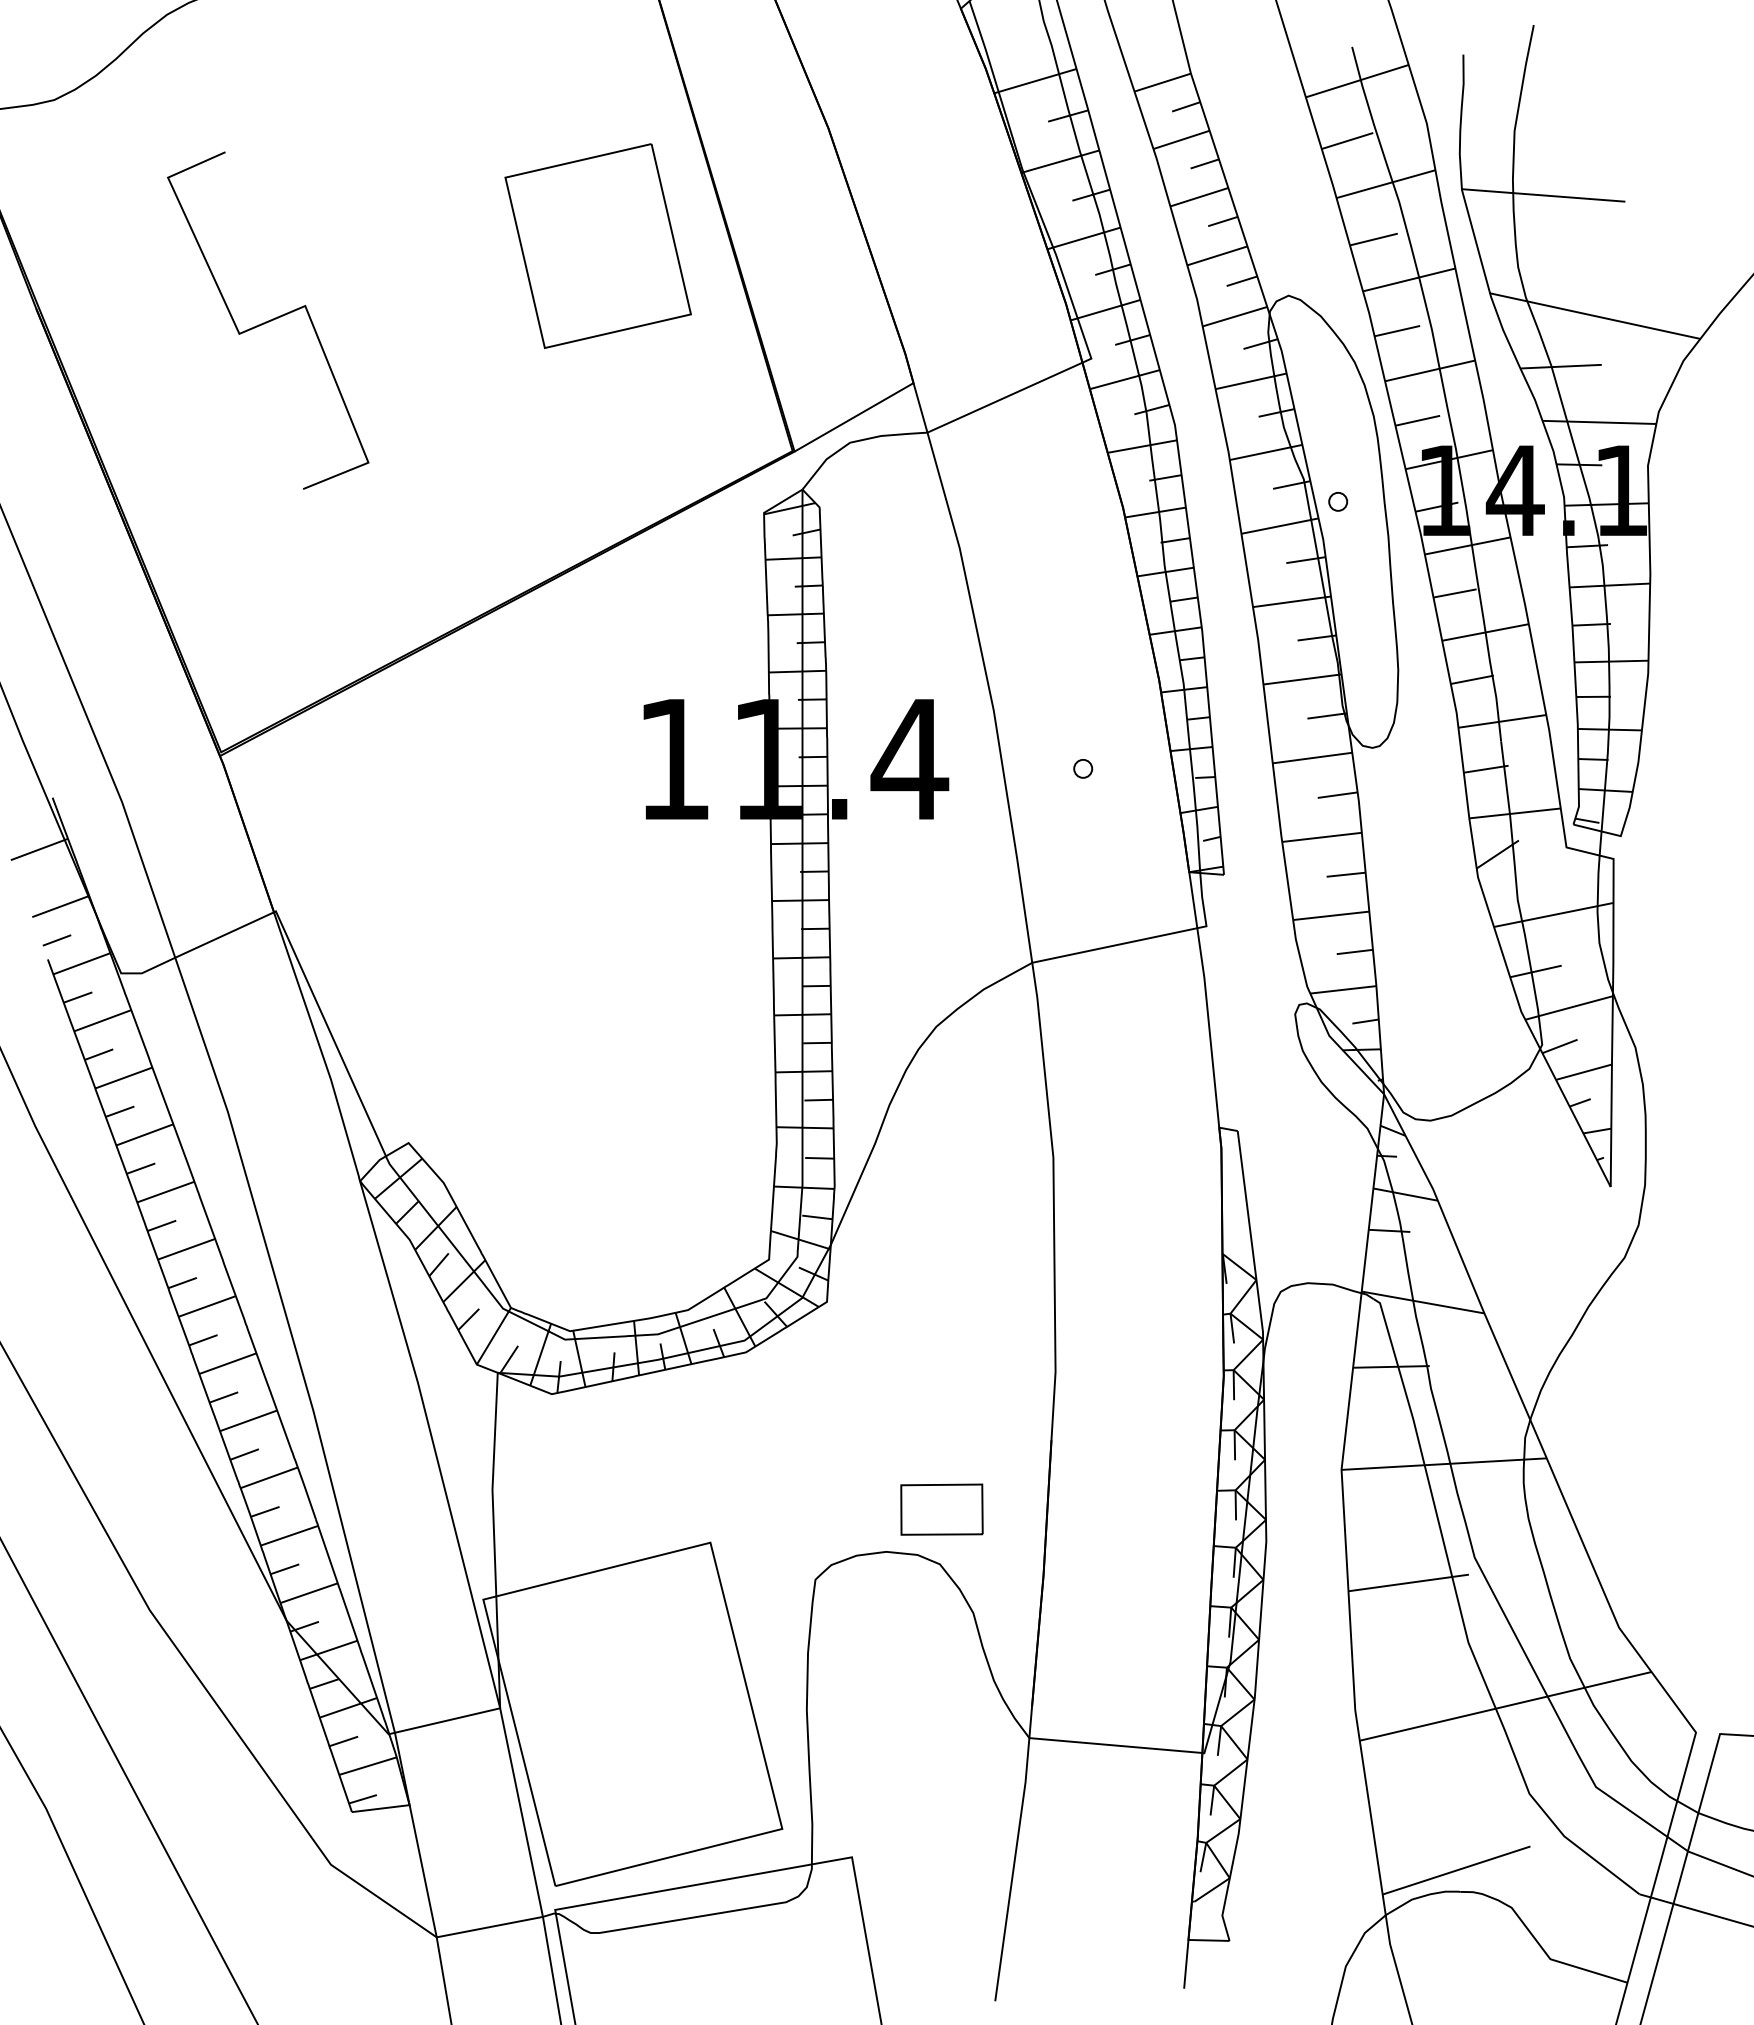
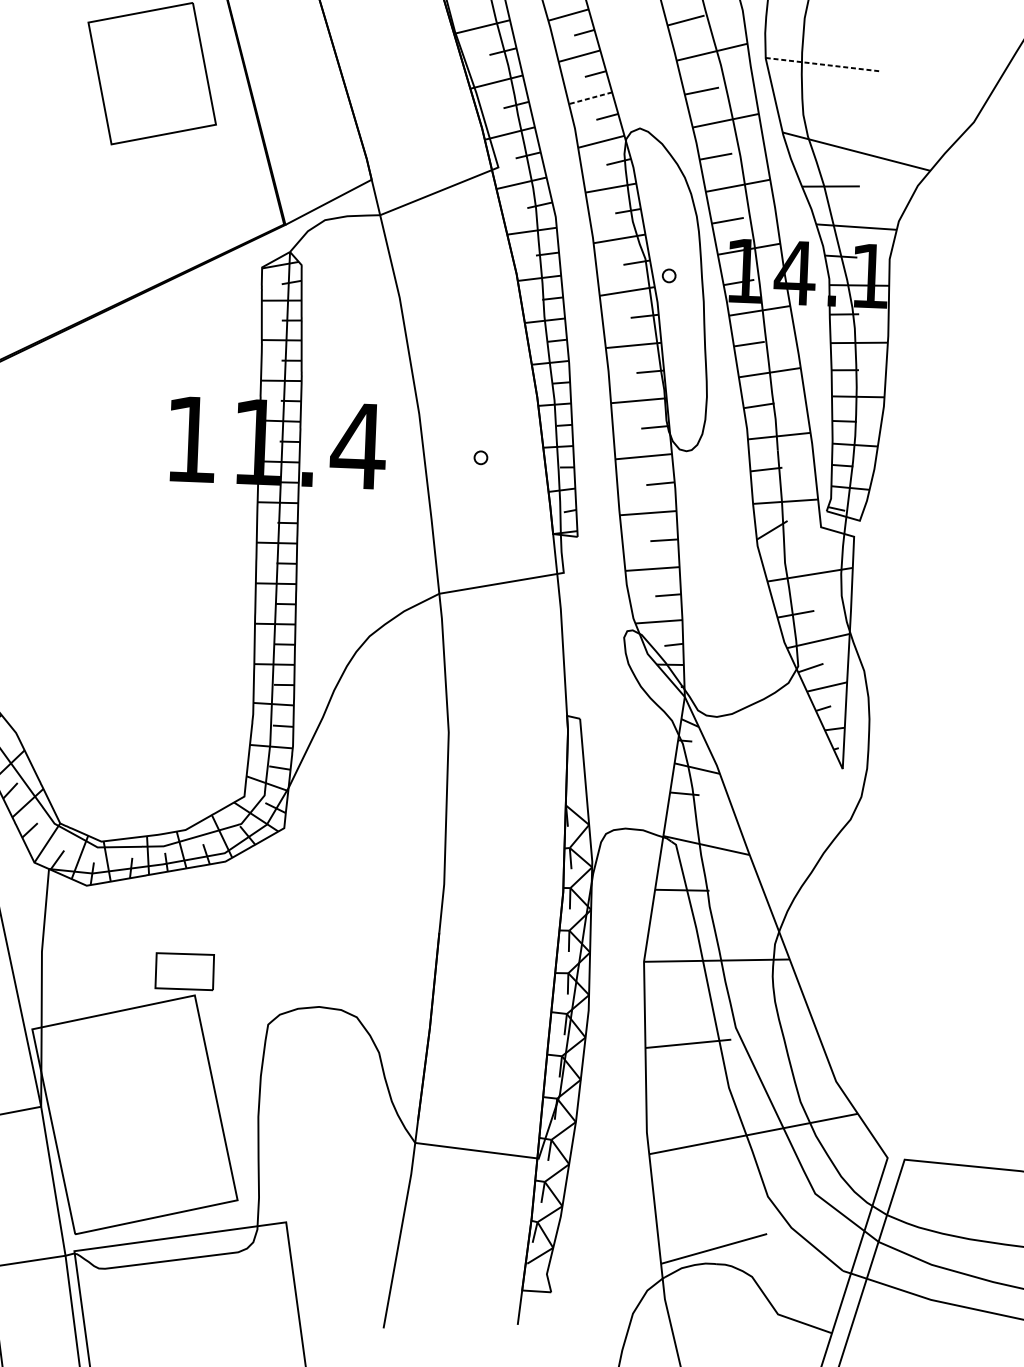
line: (1543, 195) -> (823, 64), solid -> dashed
line: (1217, 255) -> (590, 97), solid -> dashed
part: (941, 1509) -> (184, 971), moved

